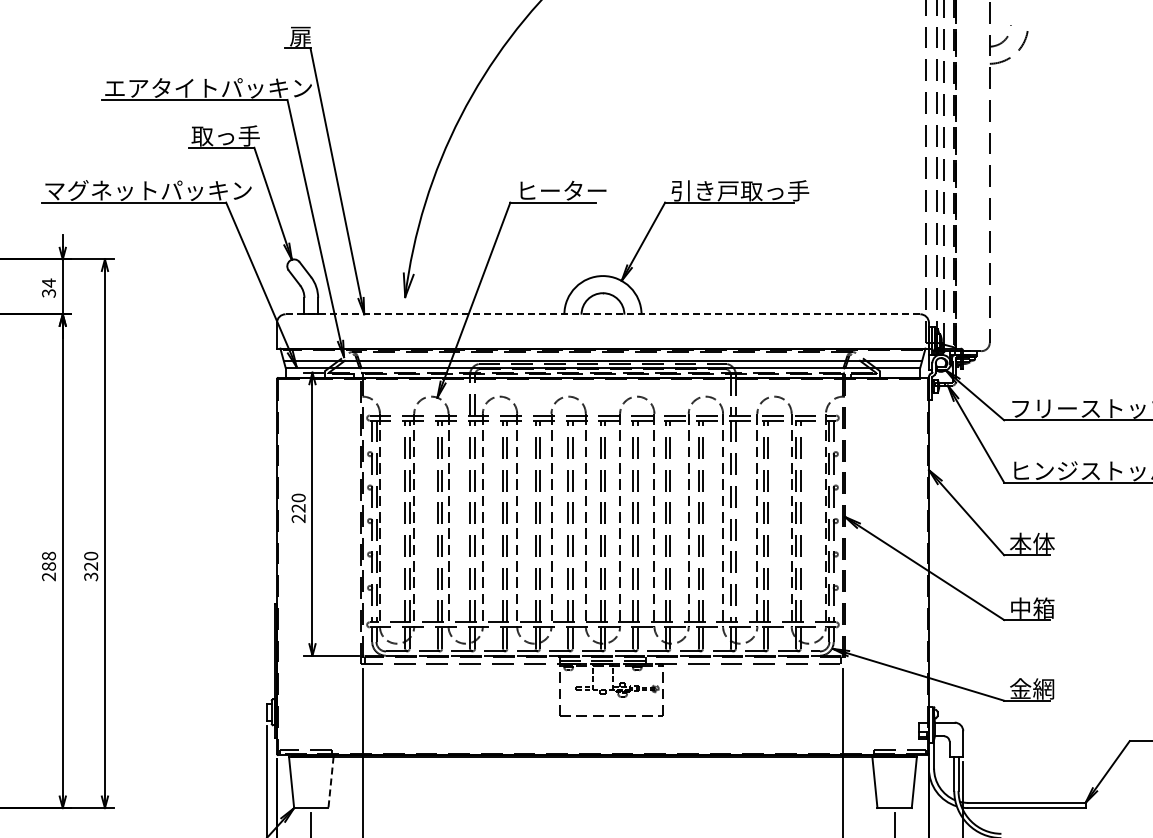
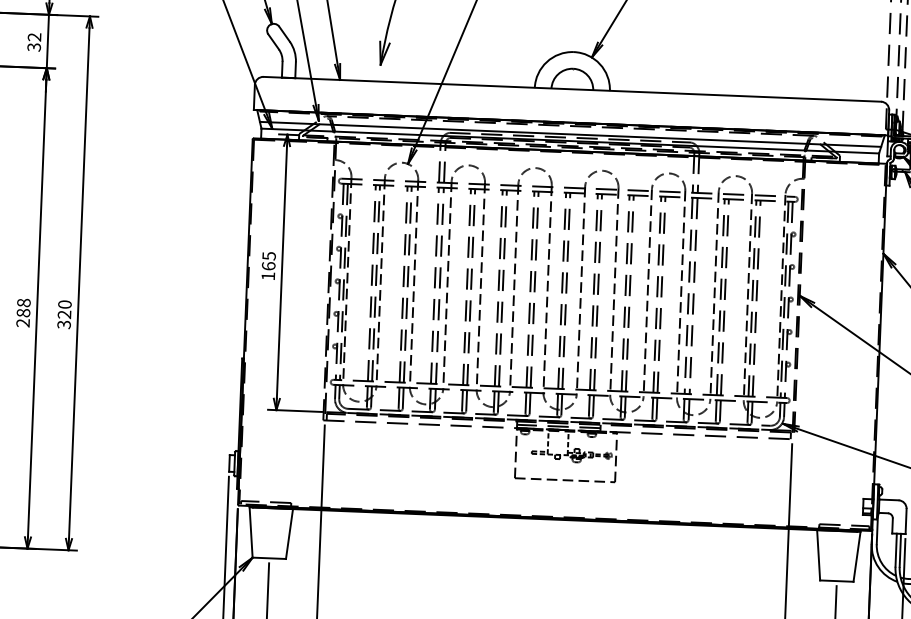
text: (48, 282) -> (34, 36), 34 -> 32
line: (603, 314) -> (572, 89), dashed -> solid
text: (298, 507) -> (268, 265), 220 -> 165
line: (331, 782) -> (289, 534), dashed -> solid

